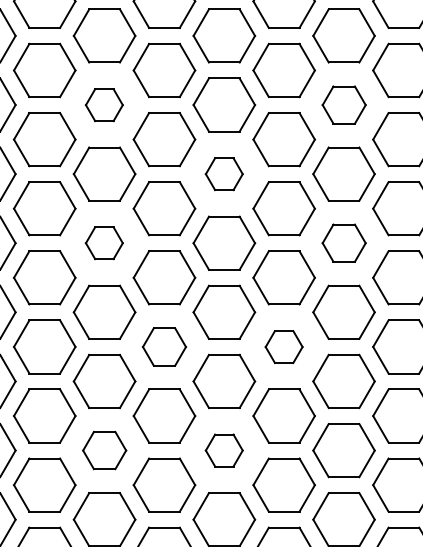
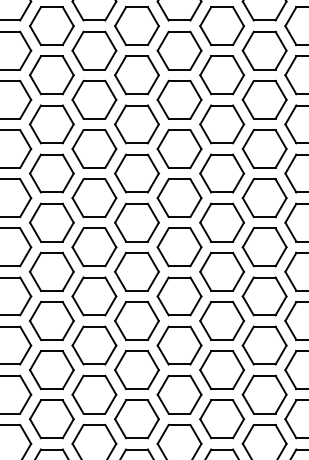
part: (104, 105) -> (51, 75), size x1.67
part: (344, 105) -> (222, 75), size x1.43
part: (223, 174) -> (136, 124), size x1.67
part: (104, 243) -> (51, 173), size x1.67
part: (344, 243) -> (222, 173), size x1.43
part: (164, 347) -> (94, 247), size x1.43
part: (284, 347) -> (179, 247), size x1.67
part: (104, 449) -> (51, 320), size x1.43
part: (223, 449) -> (136, 320), size x1.67

